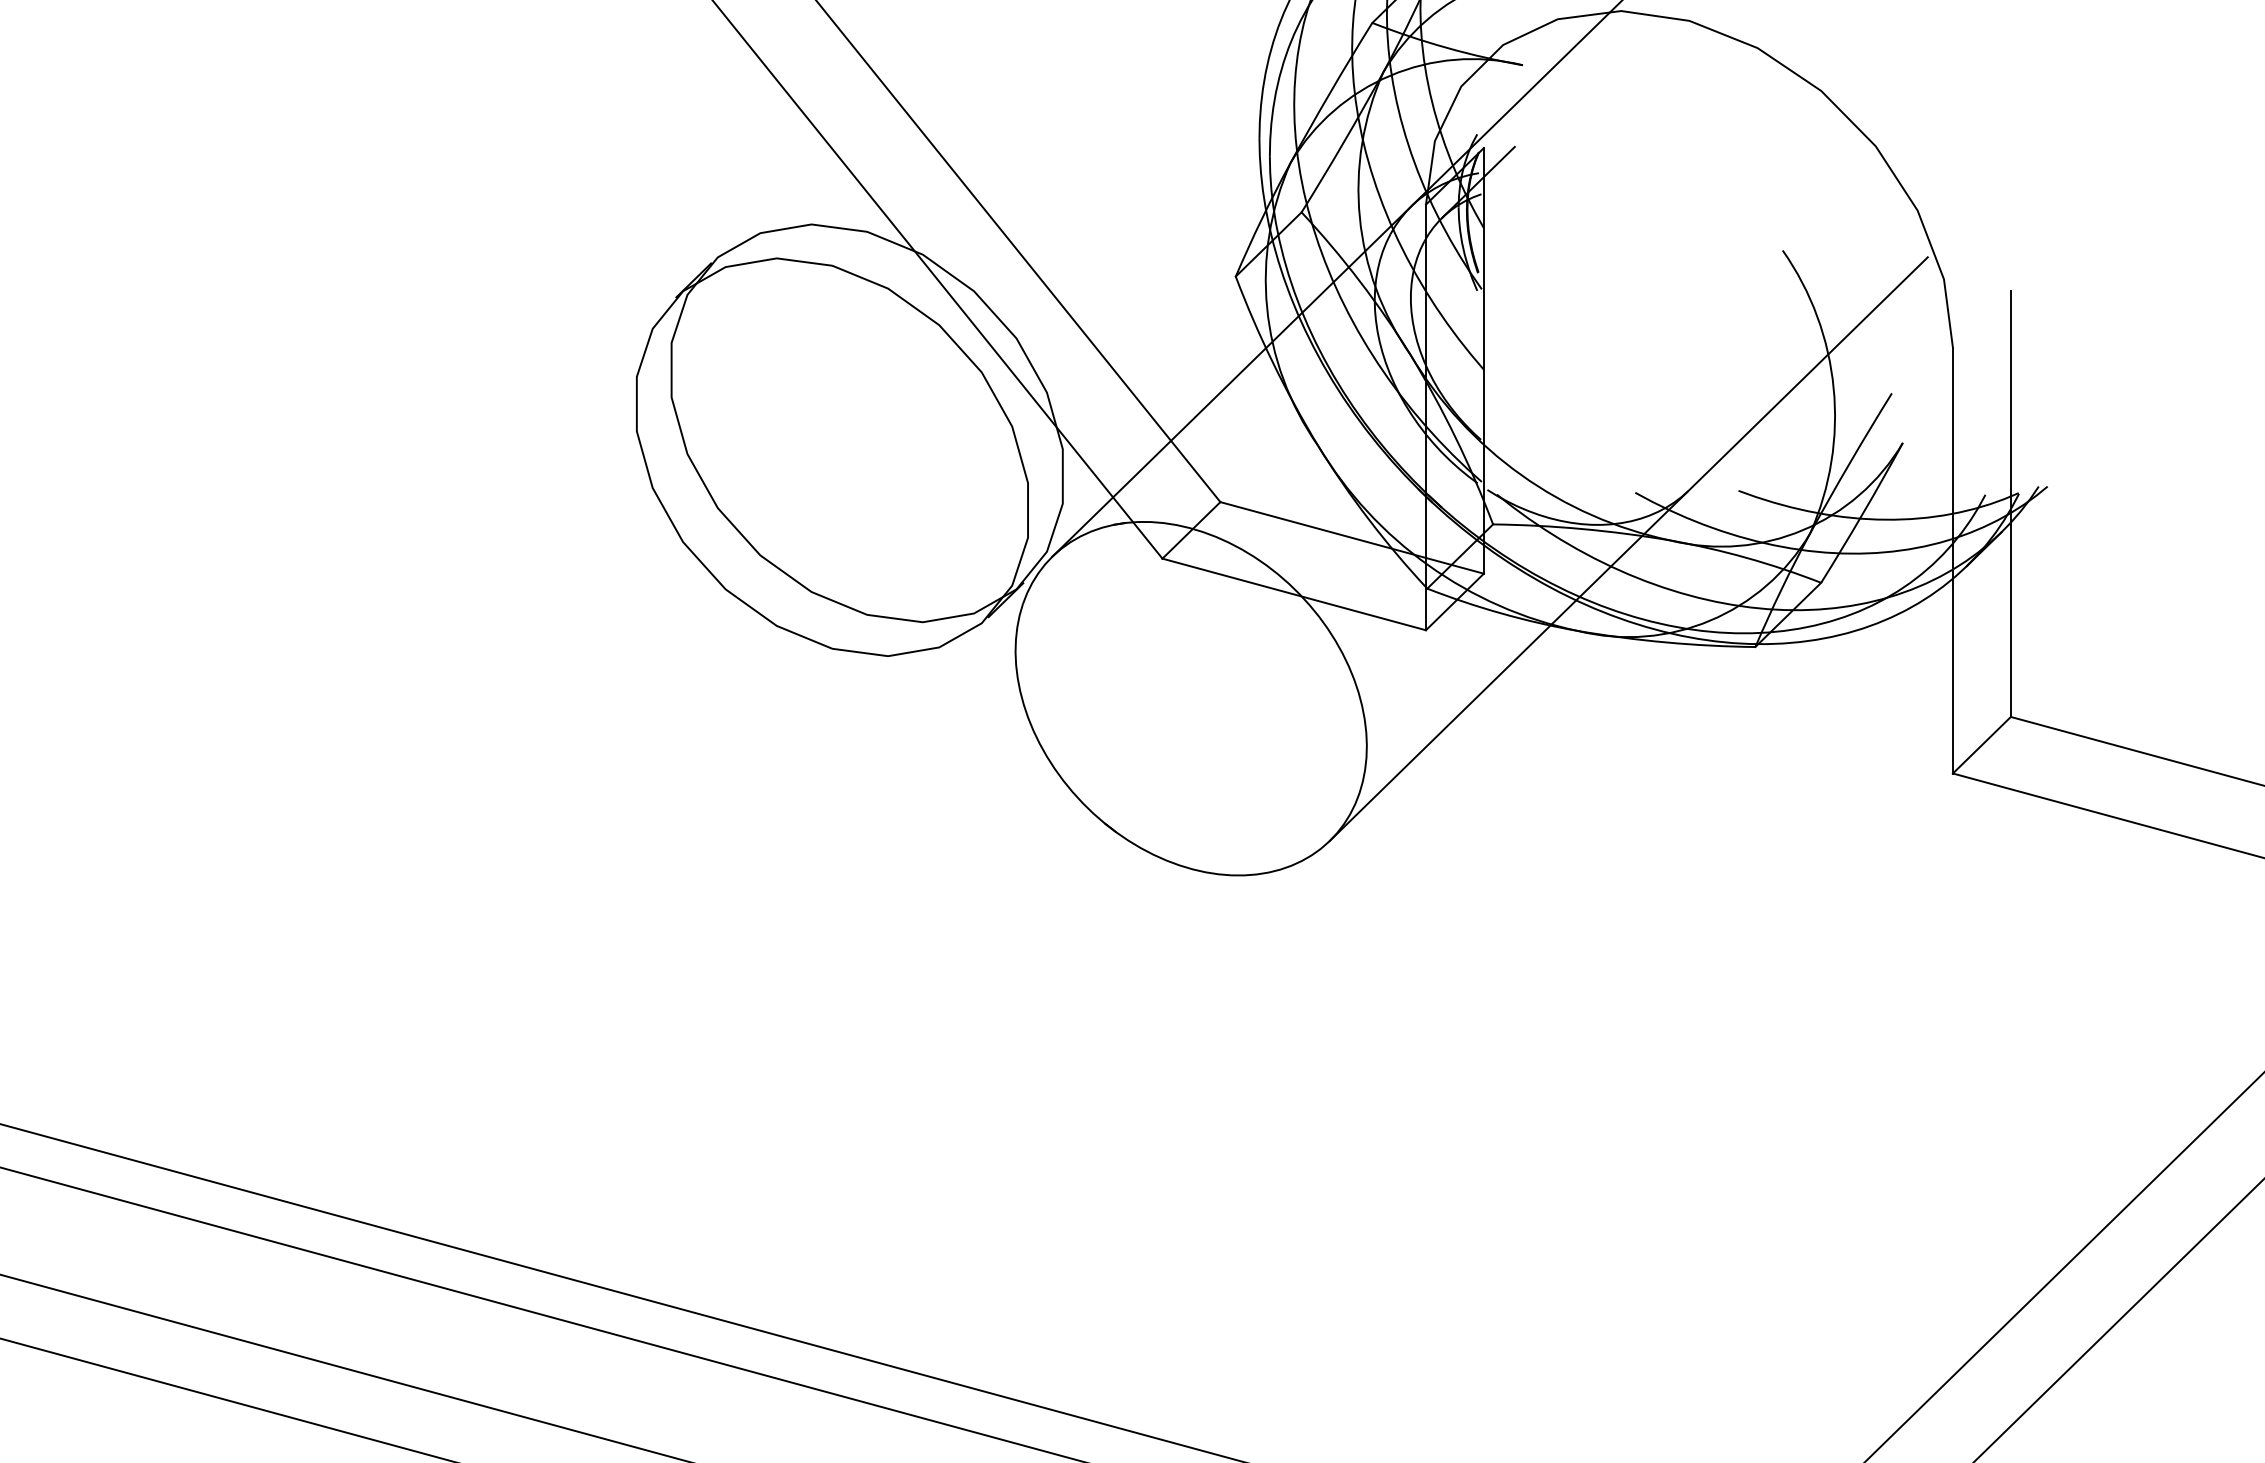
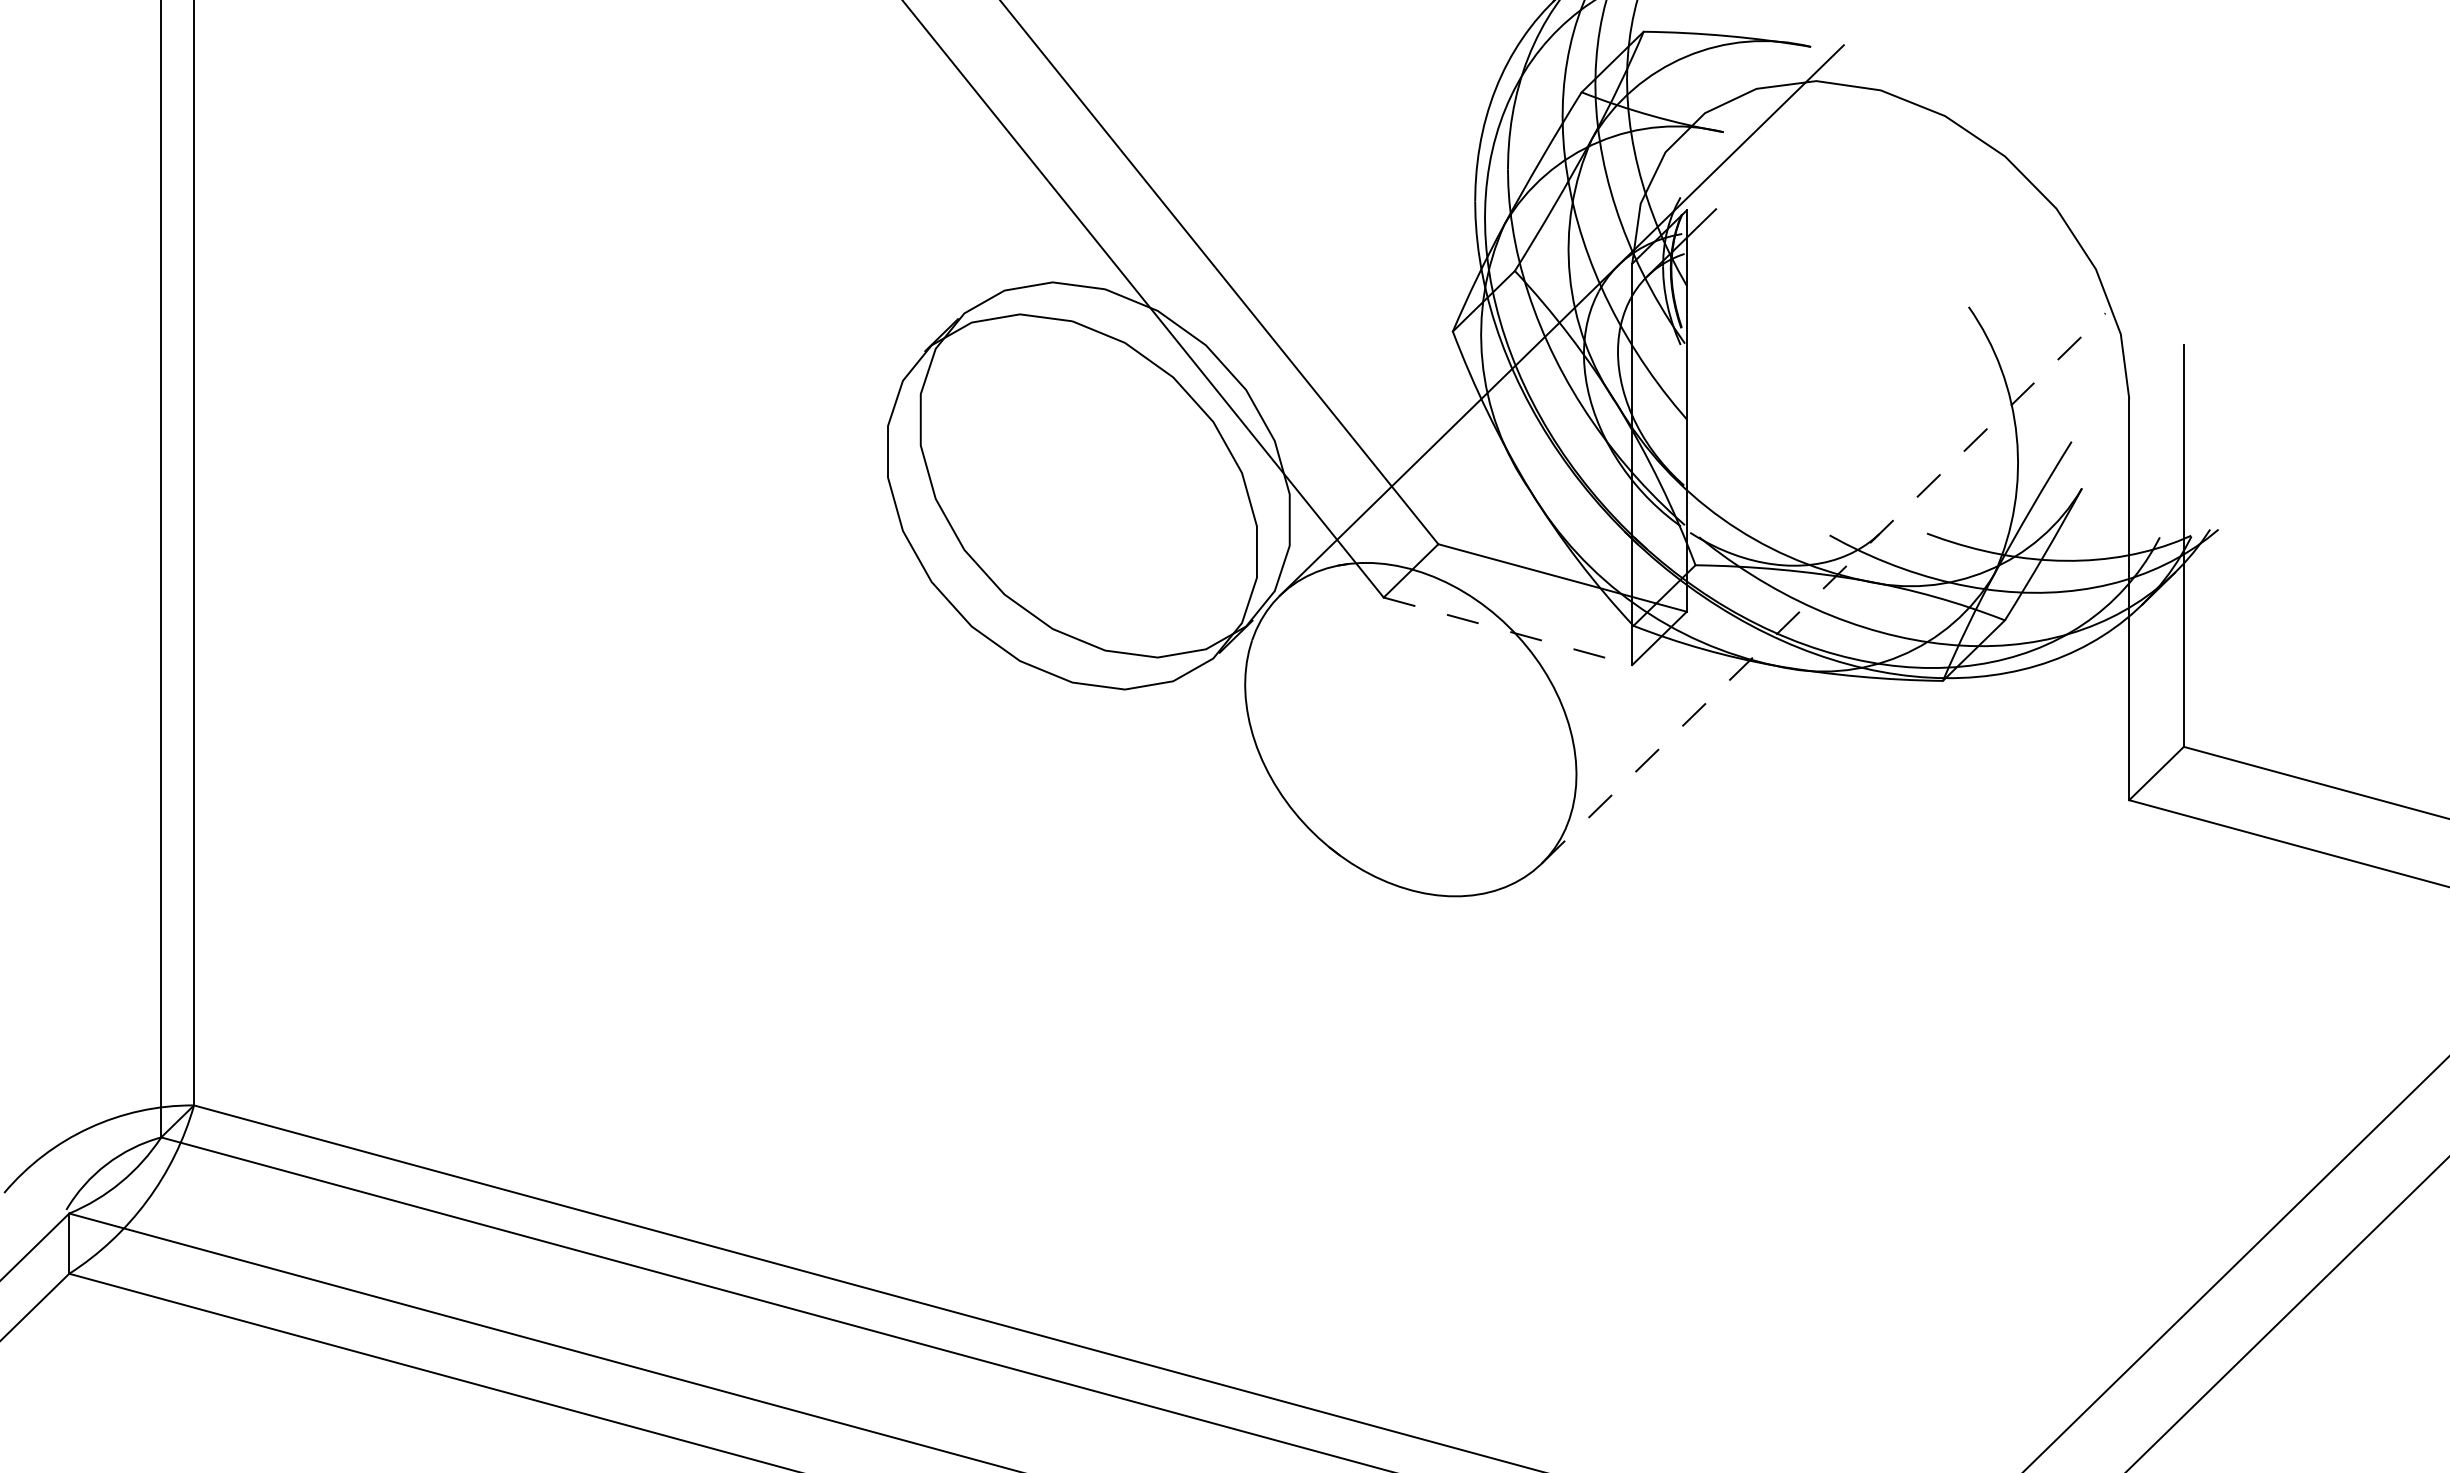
line: (1628, 549) -> (1823, 588), solid -> dashed
line: (1293, 594) -> (1507, 631), solid -> dashed

